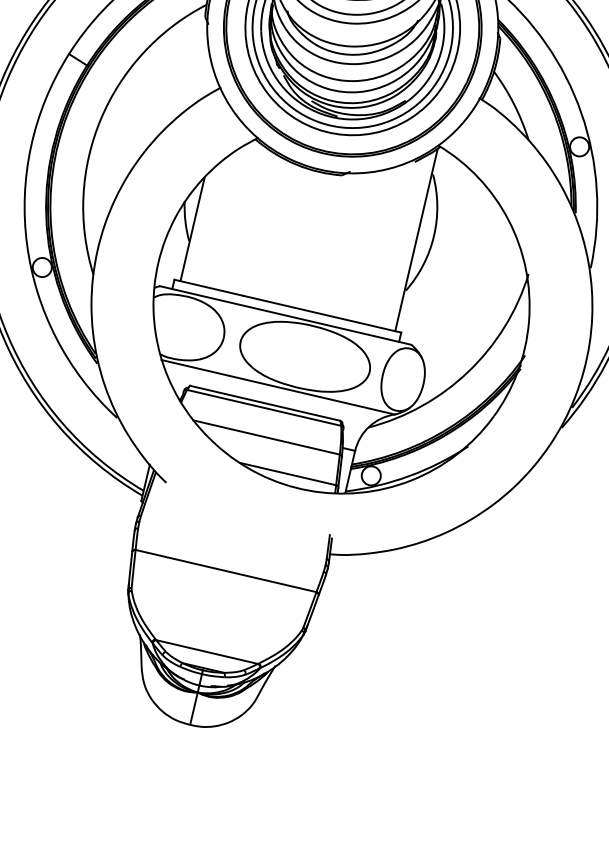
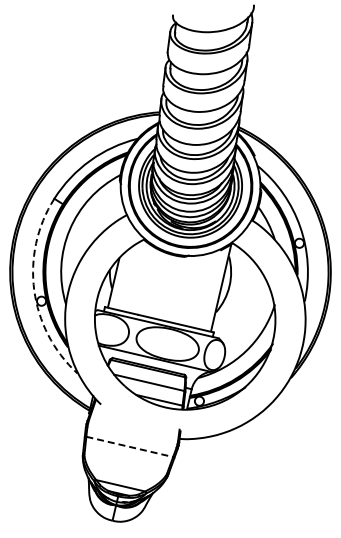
arc: (27, 245) -> (34, 290), solid -> dashed
line: (225, 570) -> (129, 446), solid -> dashed

